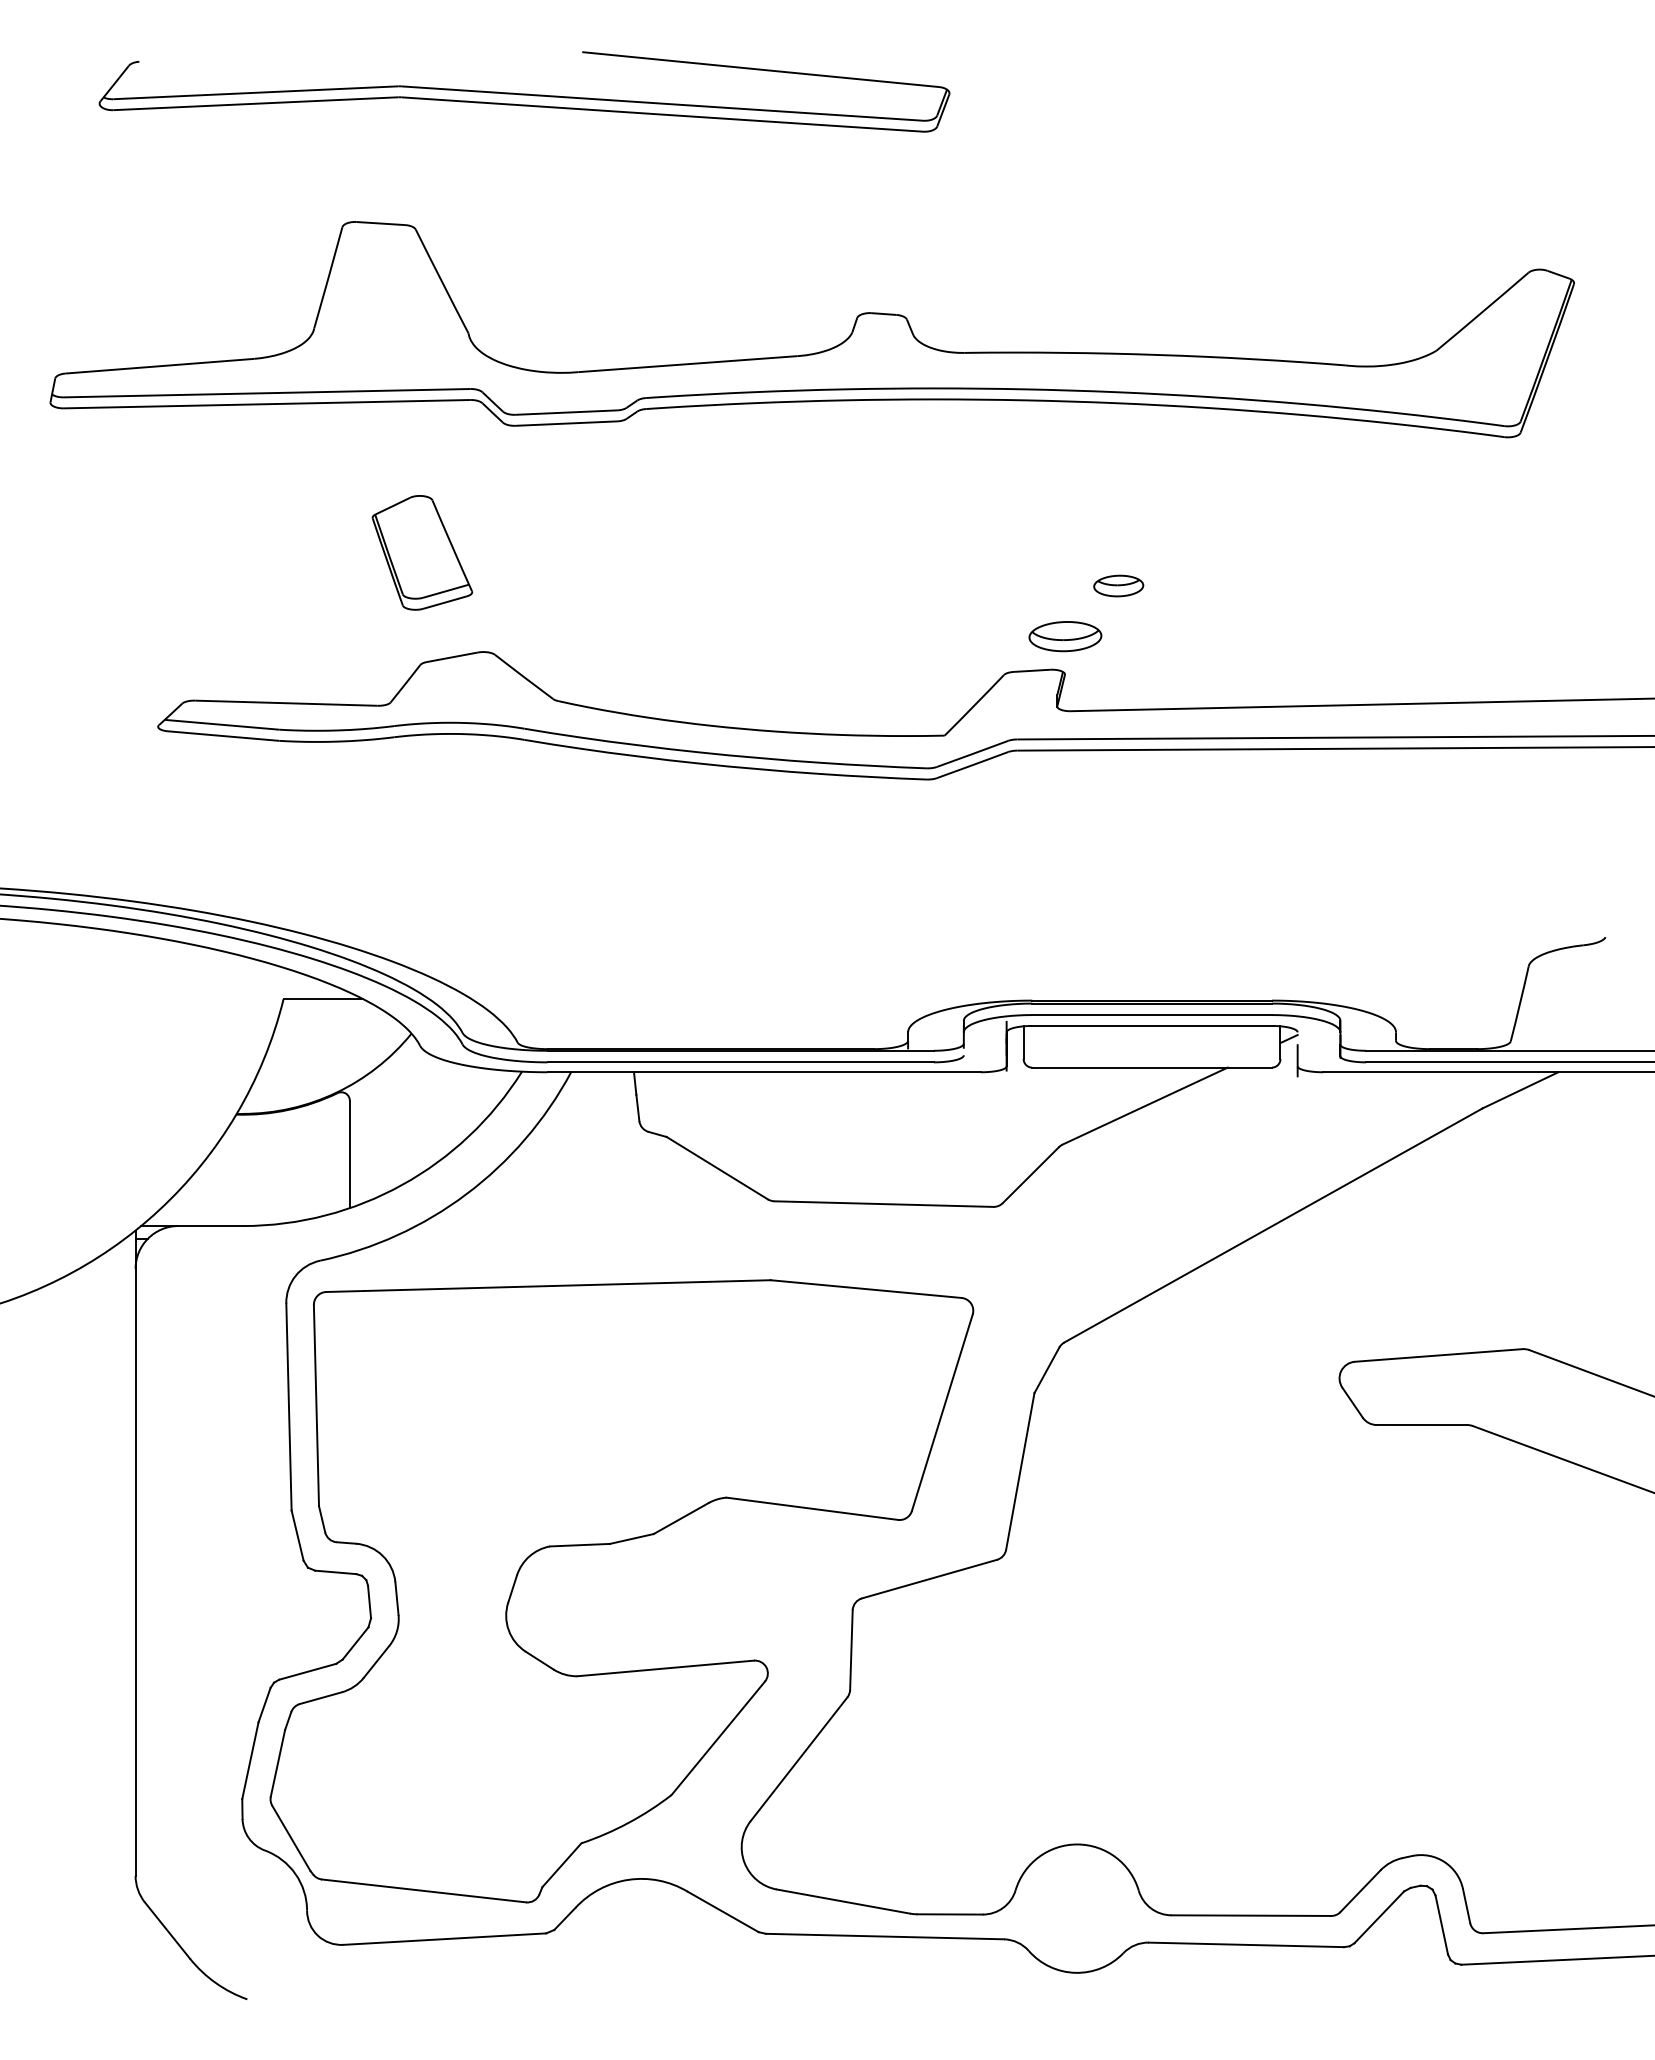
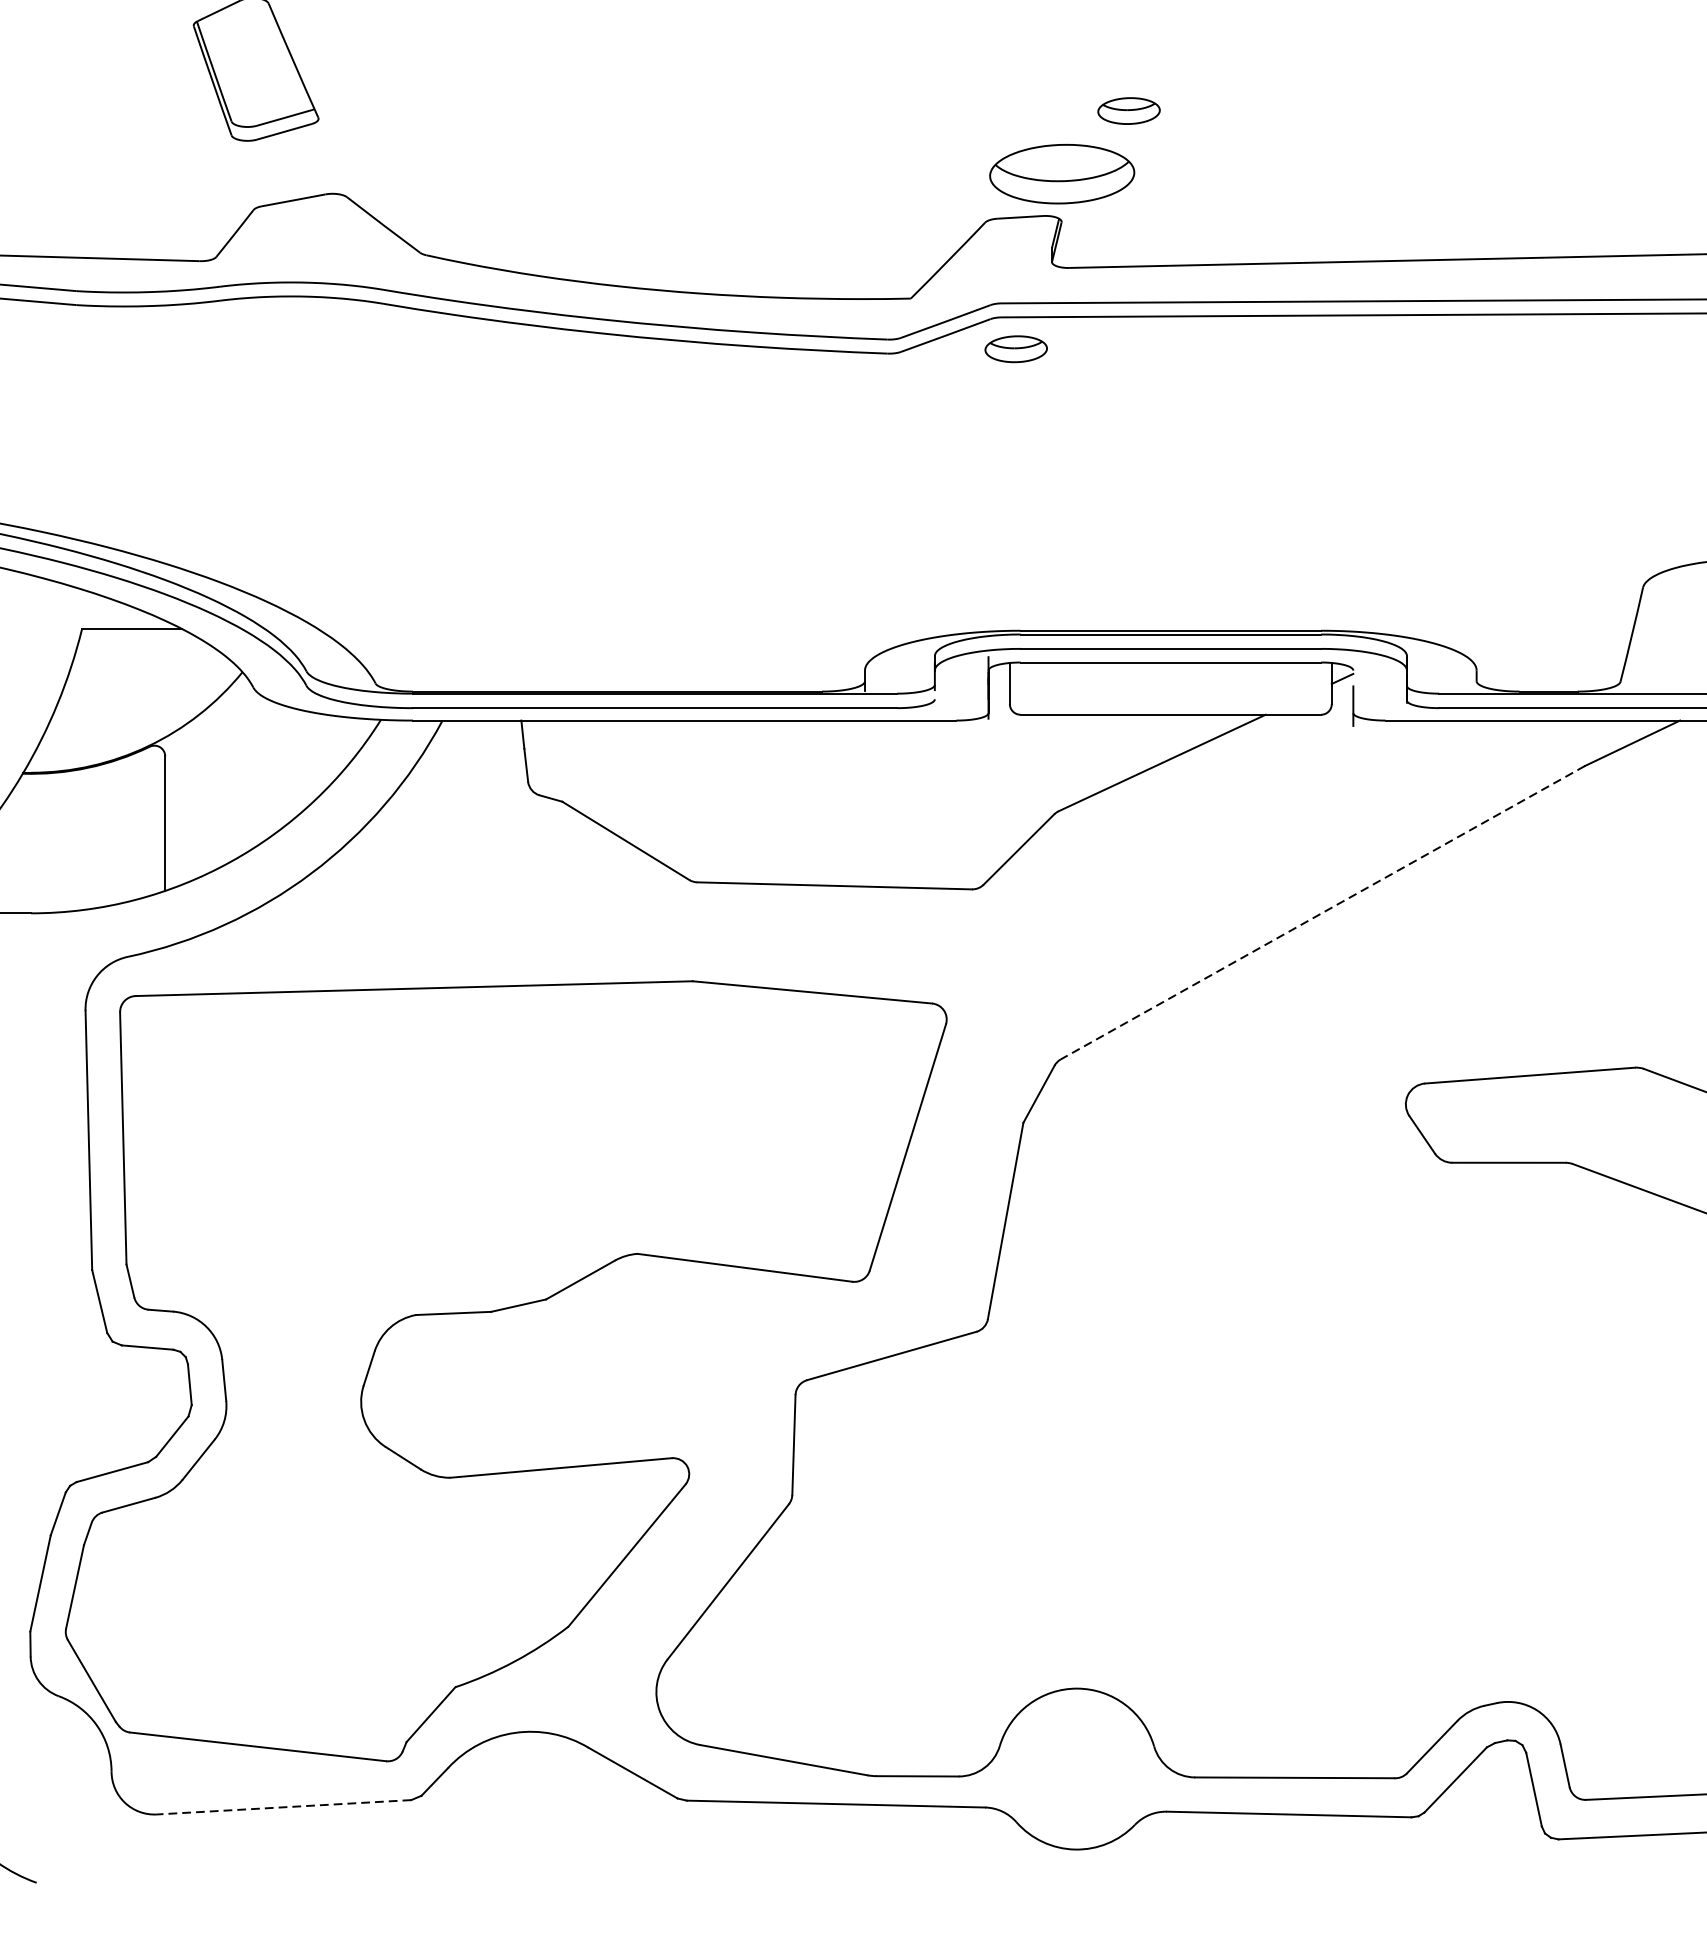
part: (1065, 636) -> (1062, 174), size x1.6
part: (1028, 775) -> (1015, 348), added
line: (1273, 1225) -> (1323, 912), solid -> dashed
line: (444, 1939) -> (283, 1807), solid -> dashed

